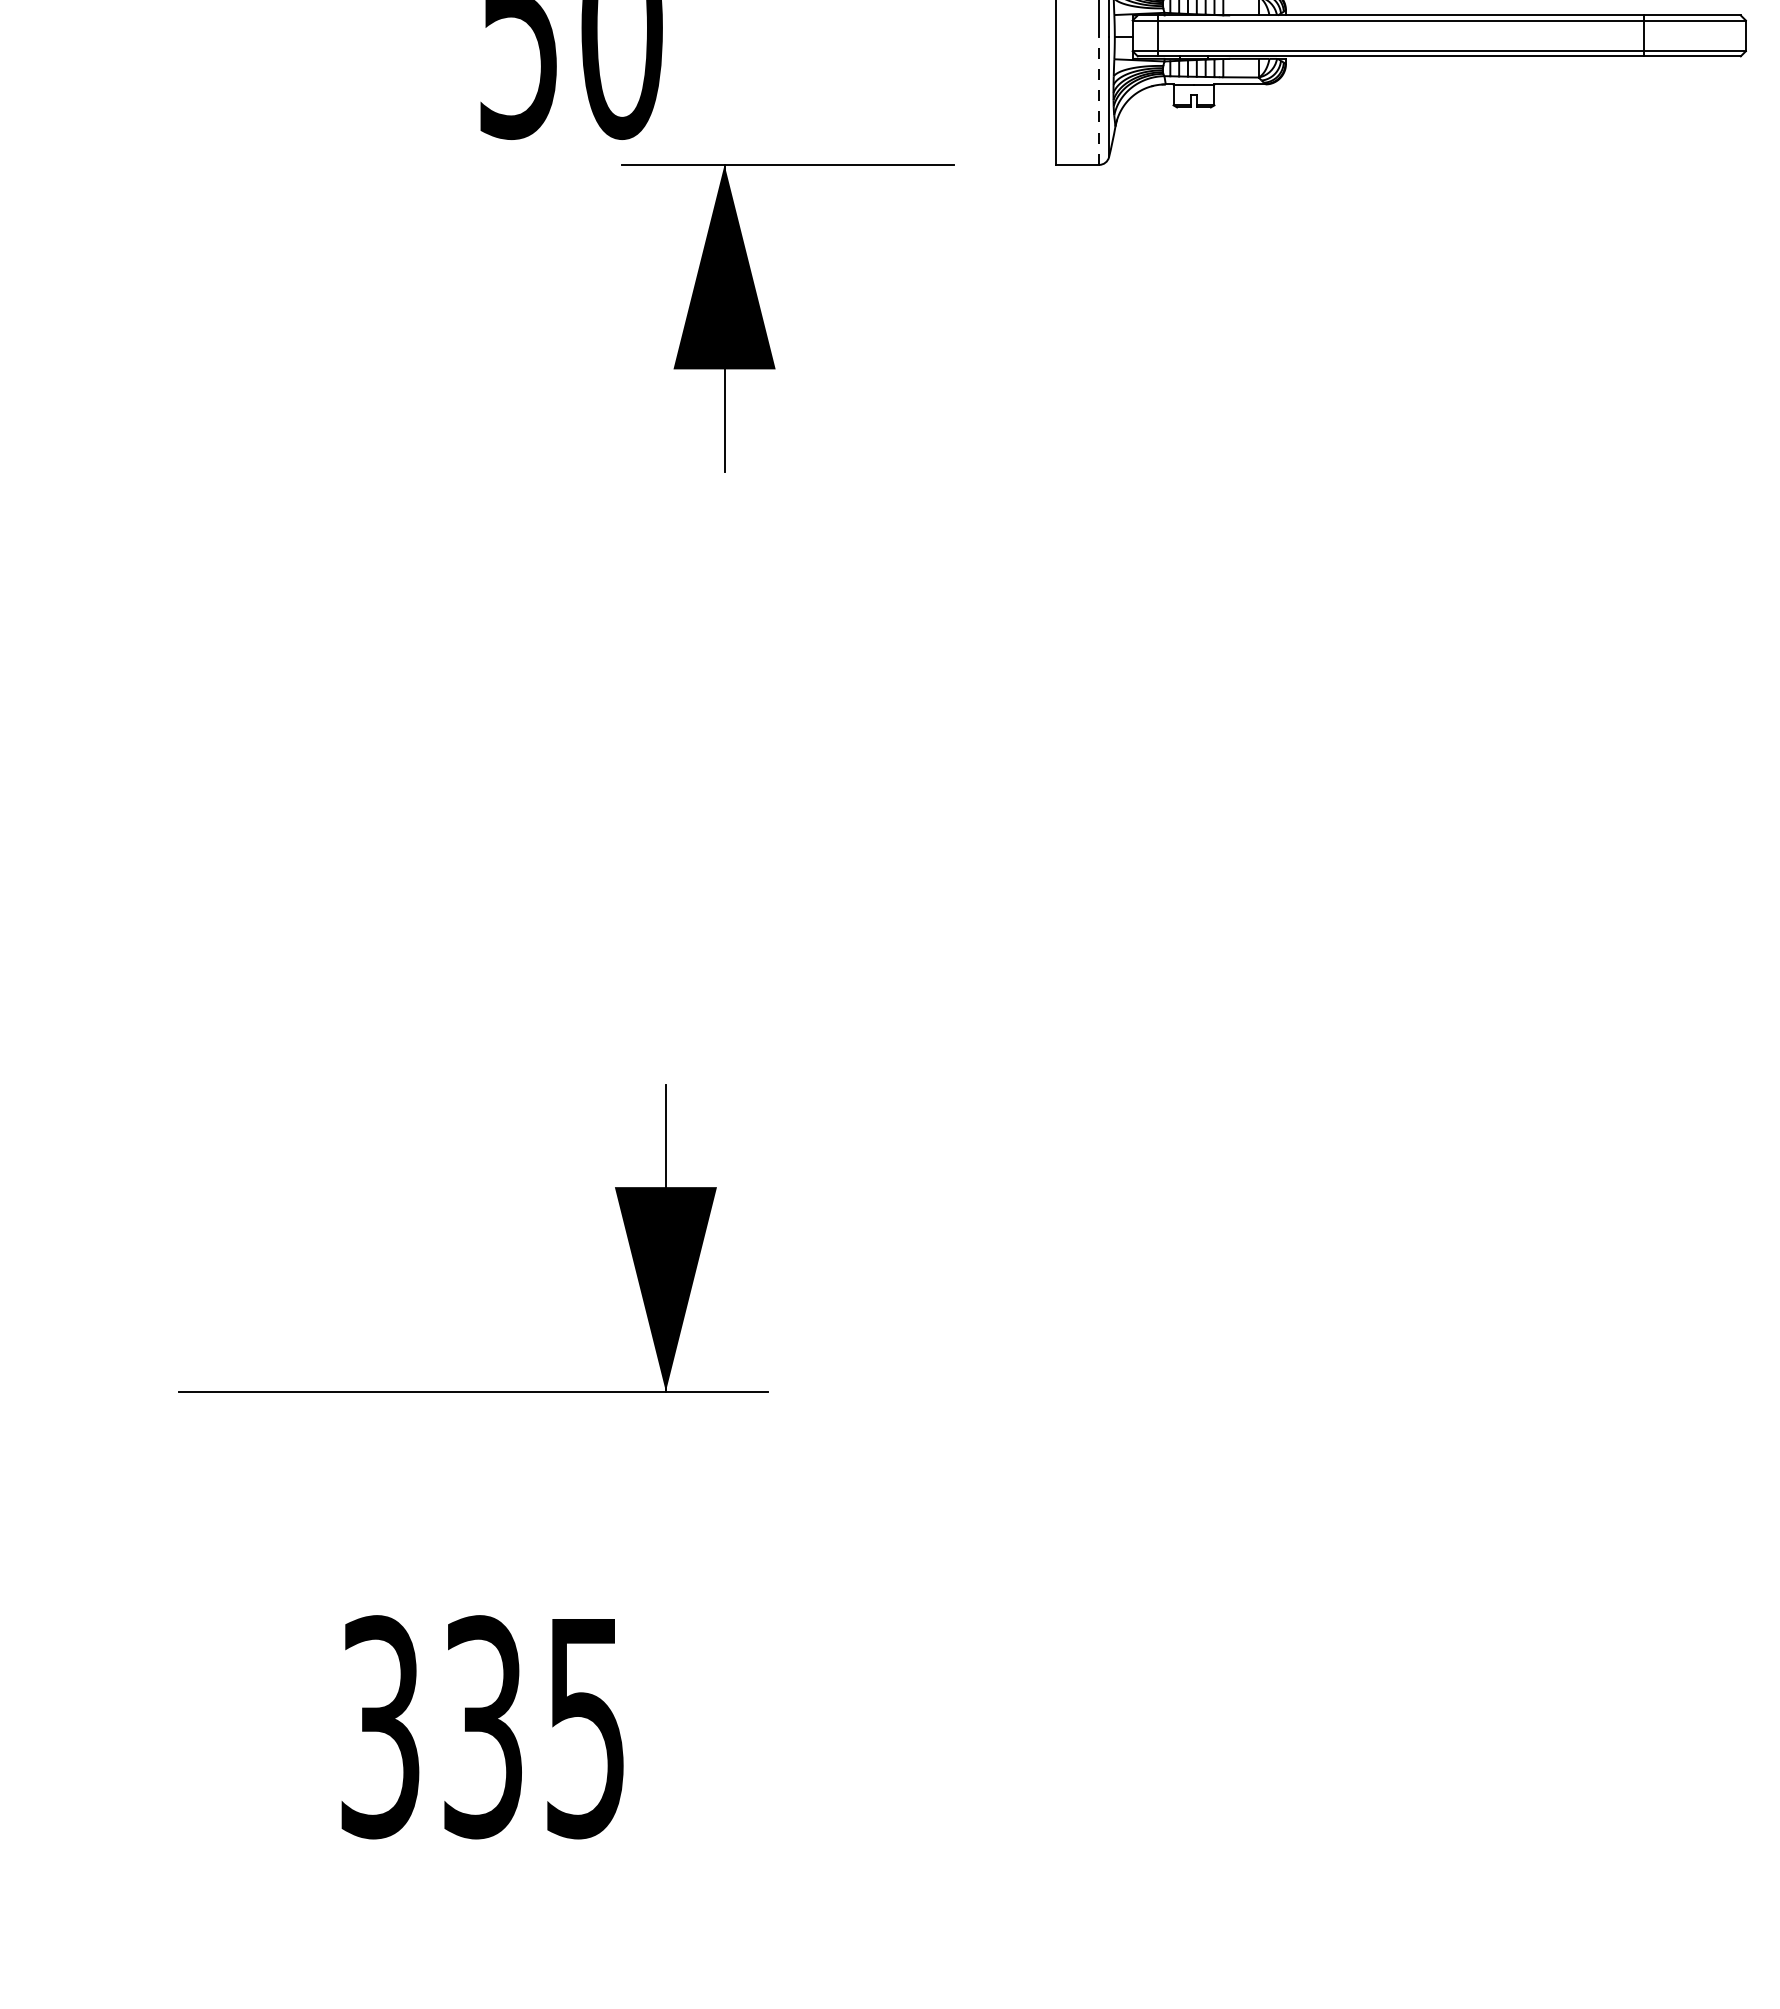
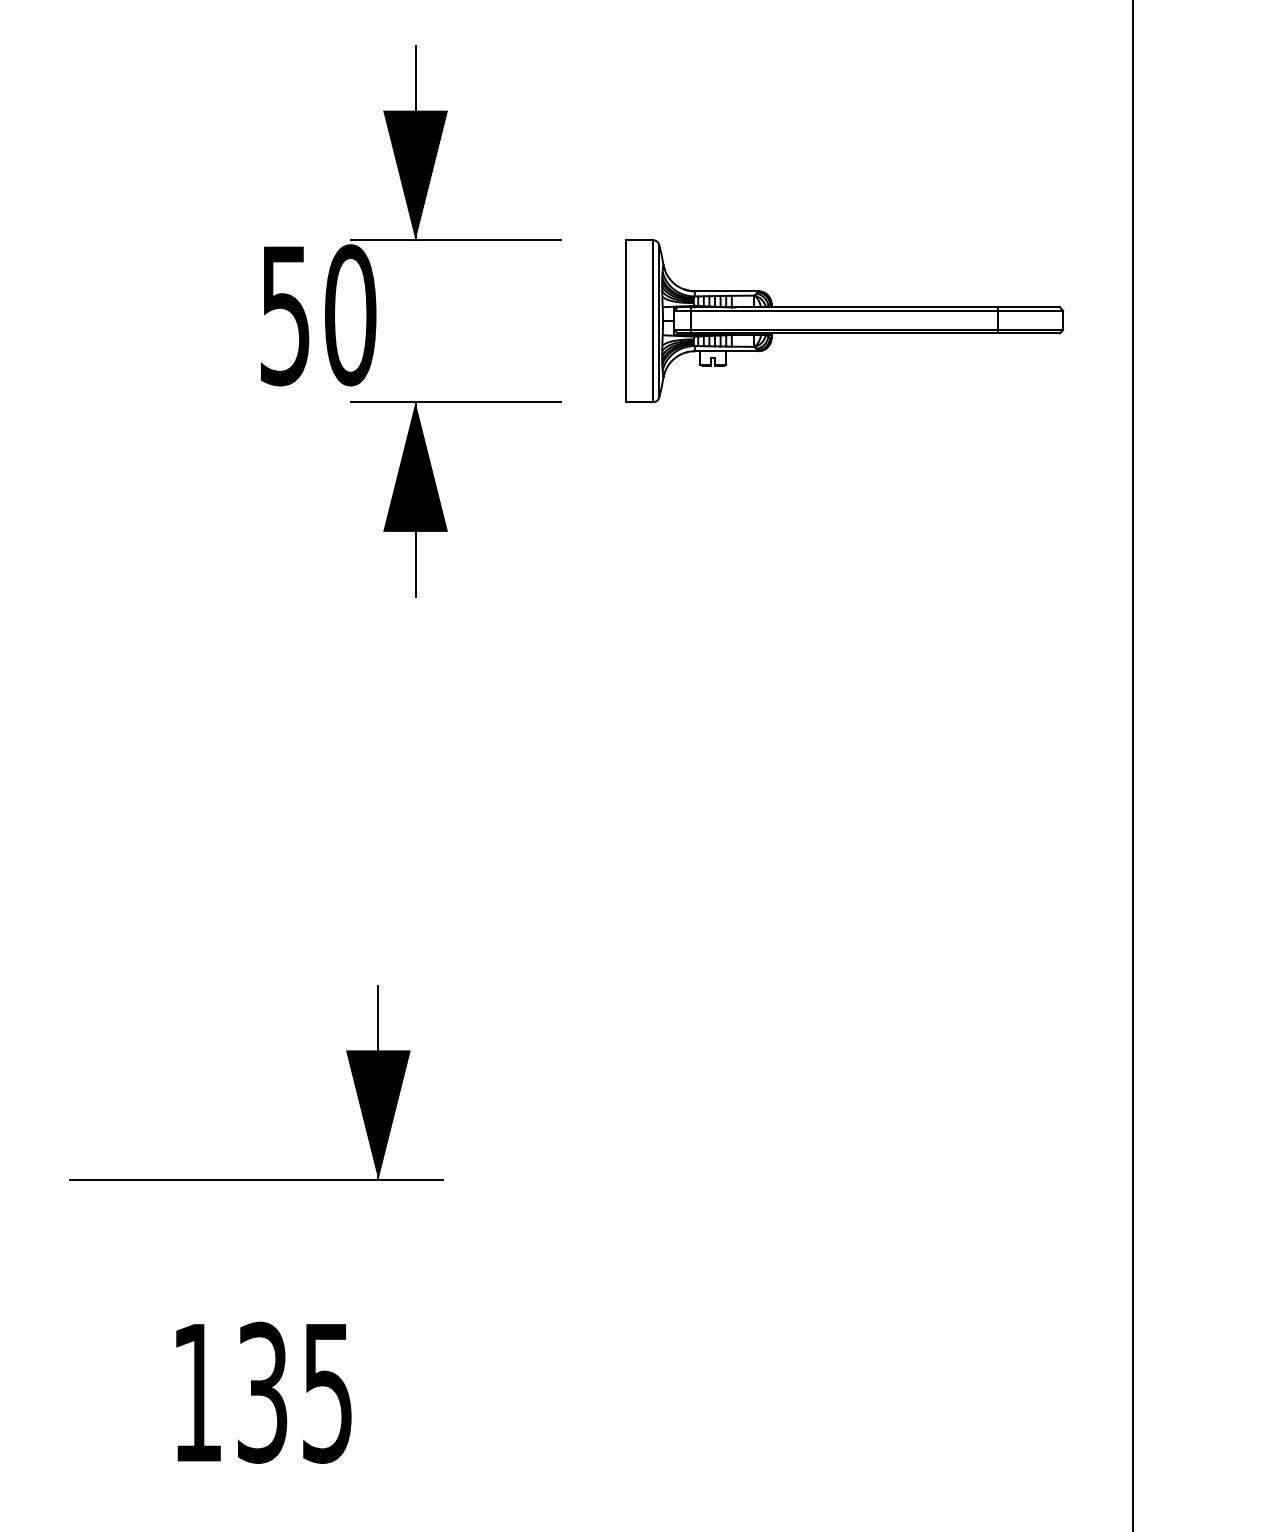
line: (1099, 100) -> (653, 361), dashed -> solid
text: (379, 1726) -> (196, 1392), 335 -> 135

